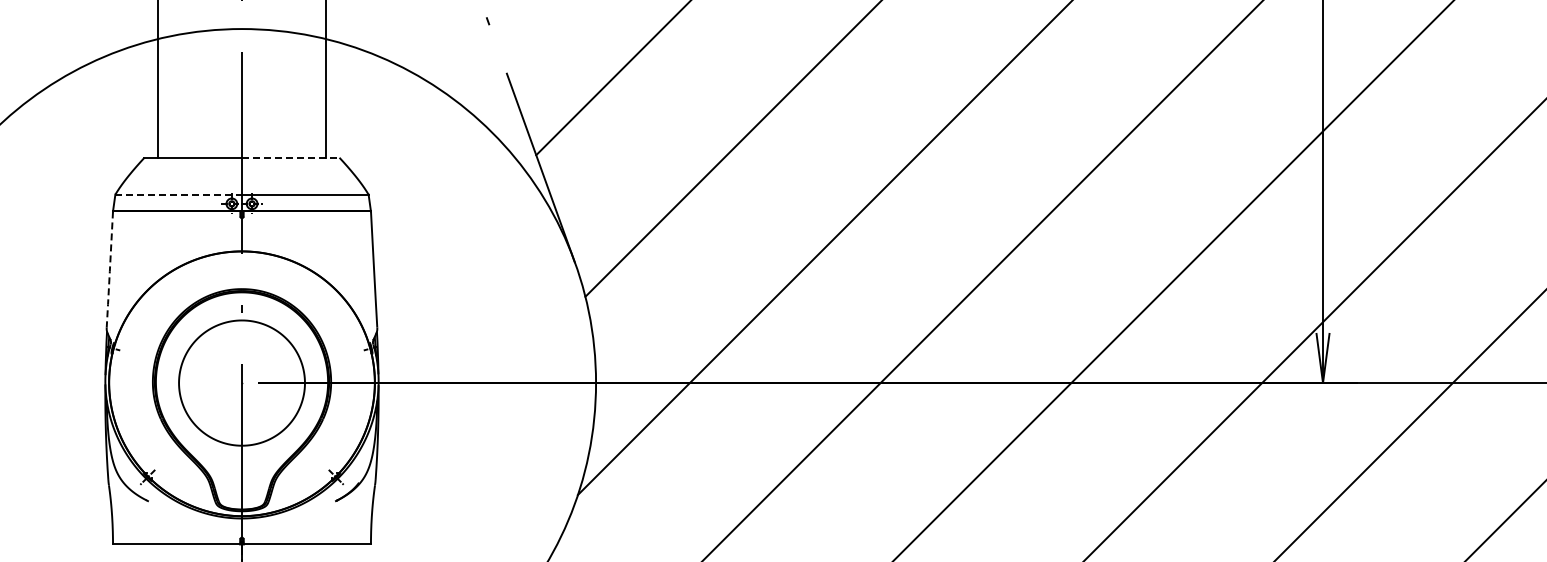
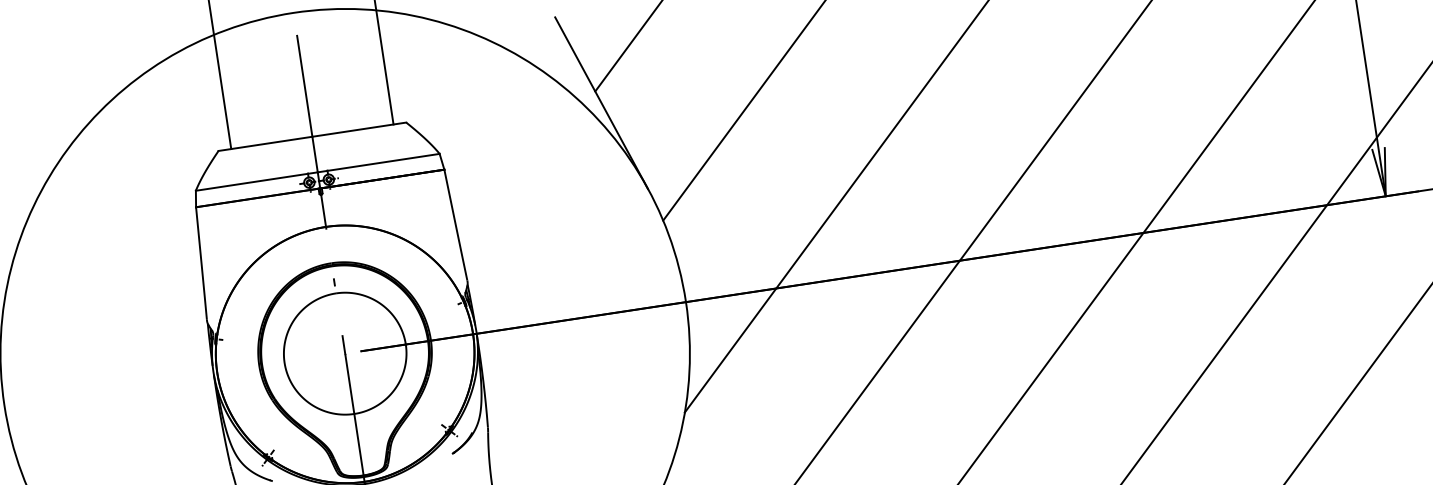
line: (290, 157) -> (359, 129), dashed -> solid
line: (179, 194) -> (257, 181), dashed -> solid
line: (109, 271) -> (201, 265), dashed -> solid

